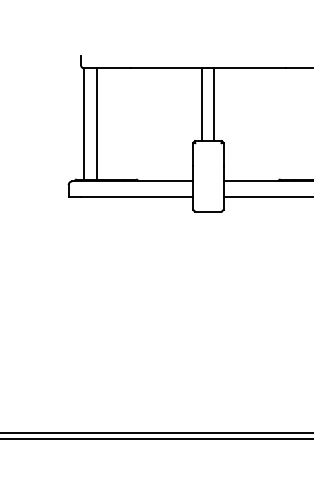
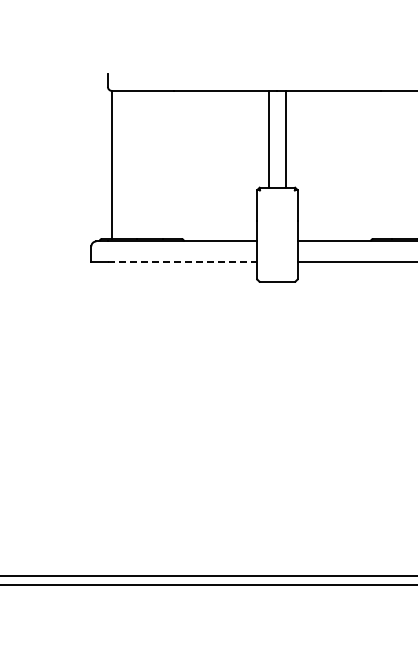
line: (96, 123) -> (128, 164), removed
line: (137, 197) -> (182, 262), solid -> dashed

